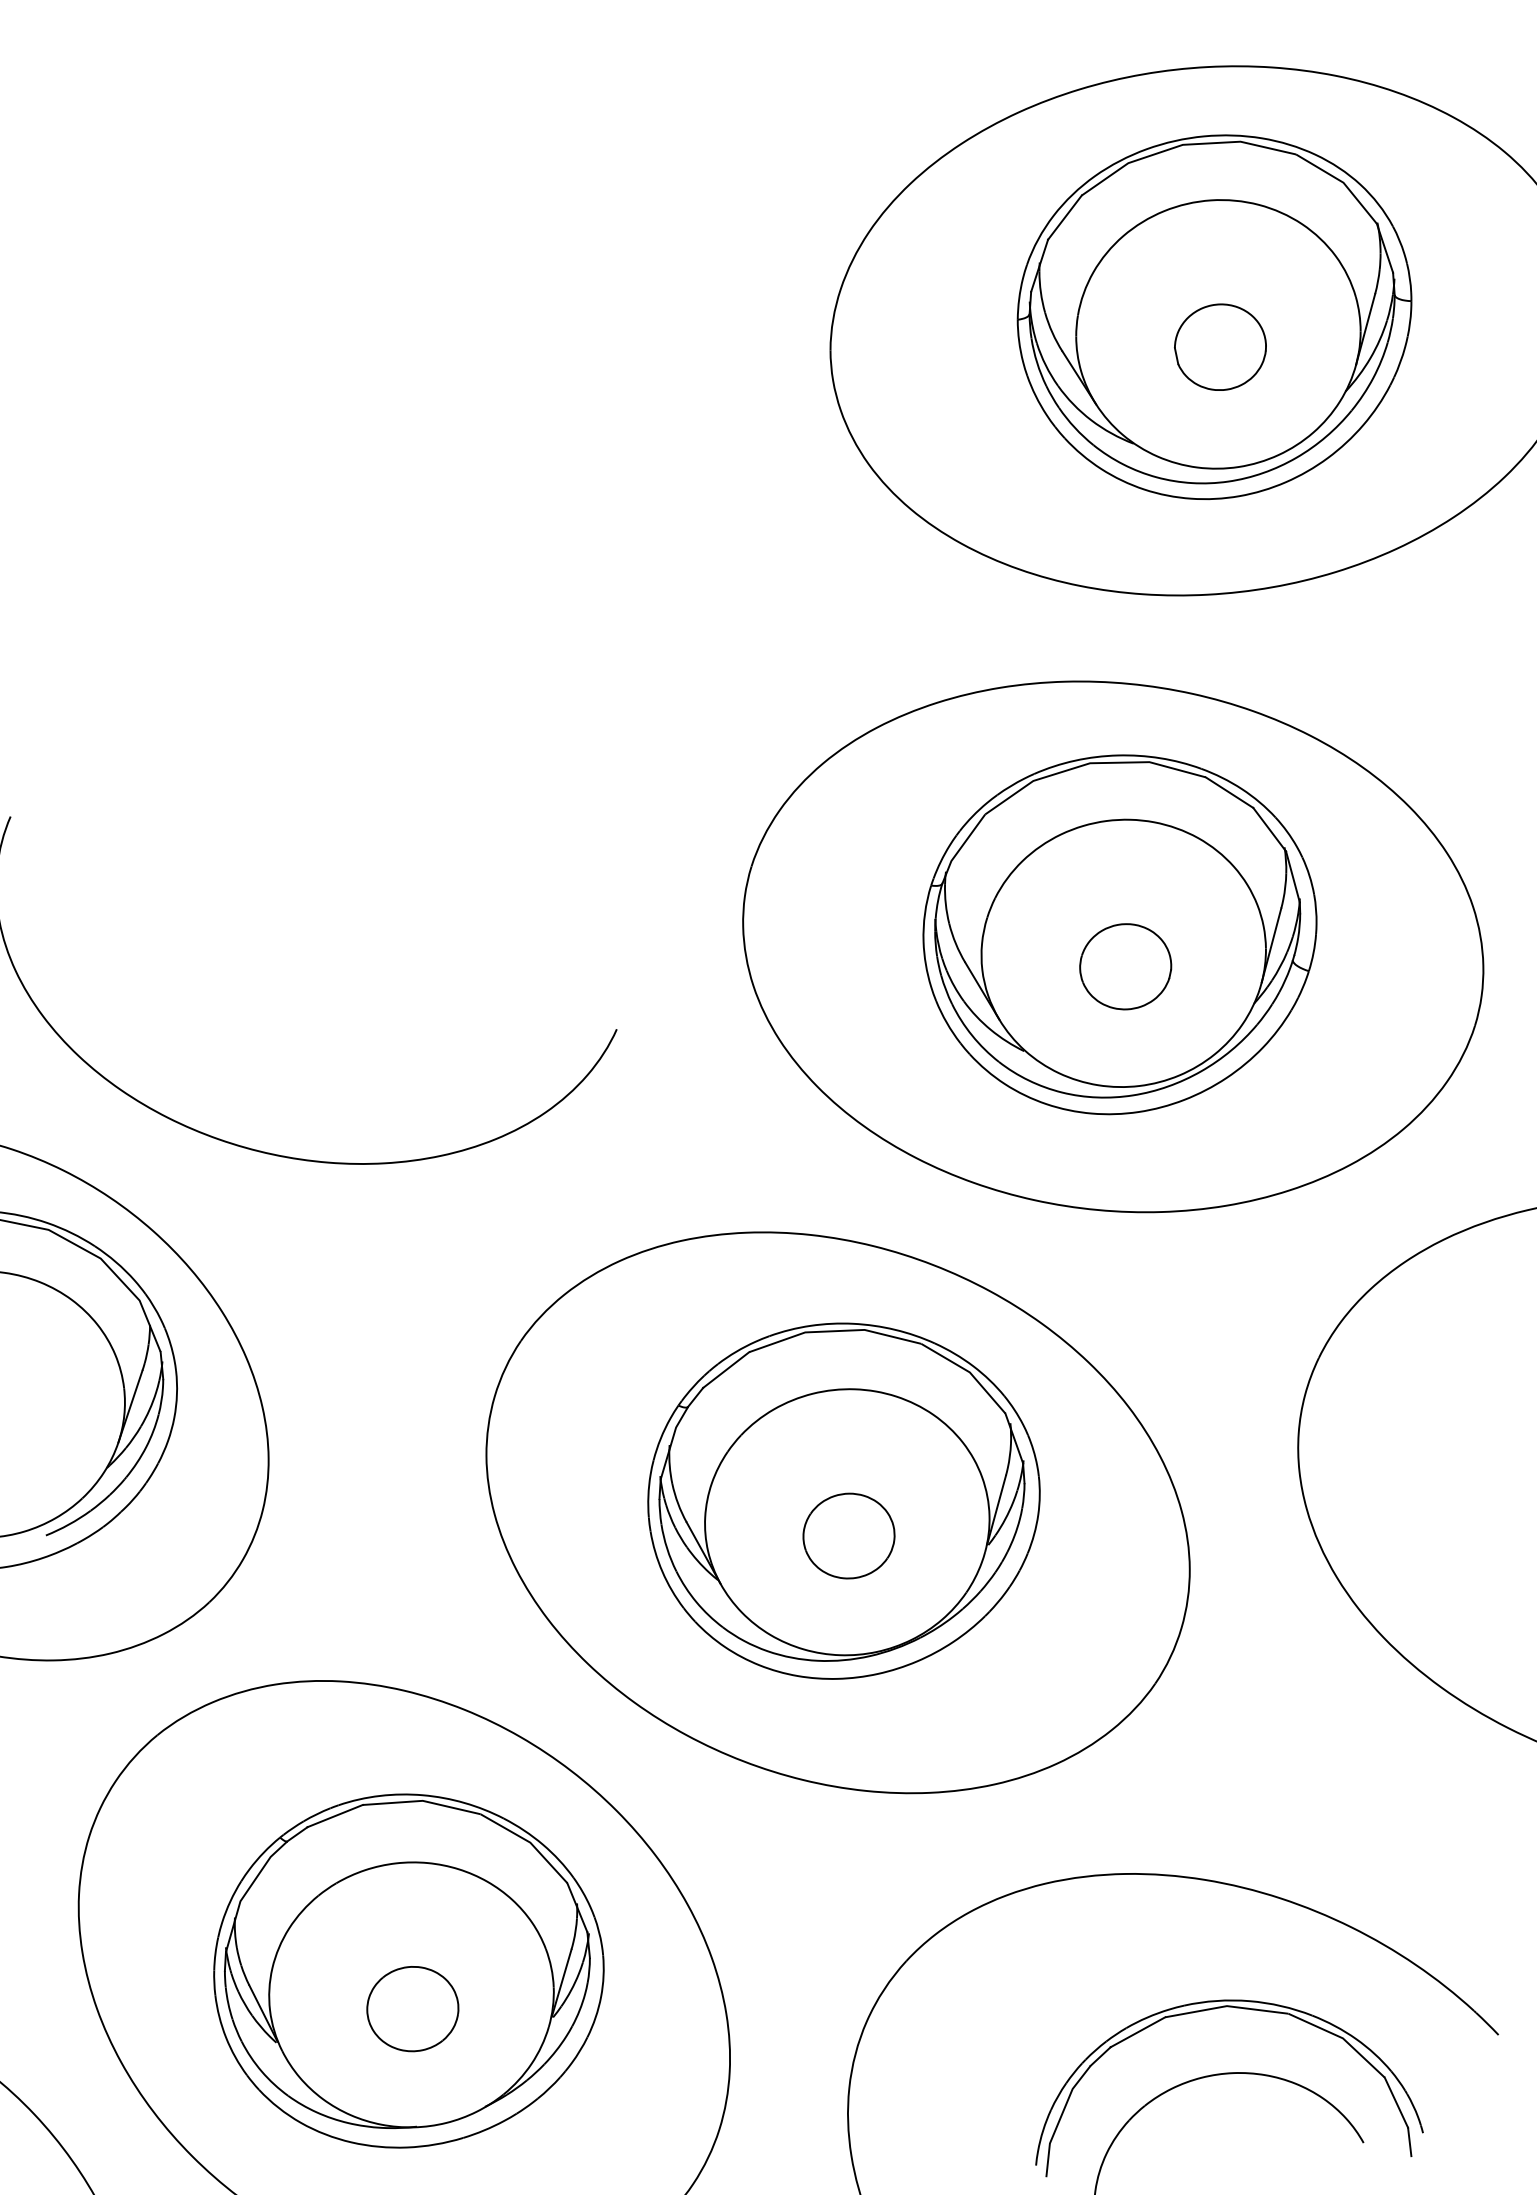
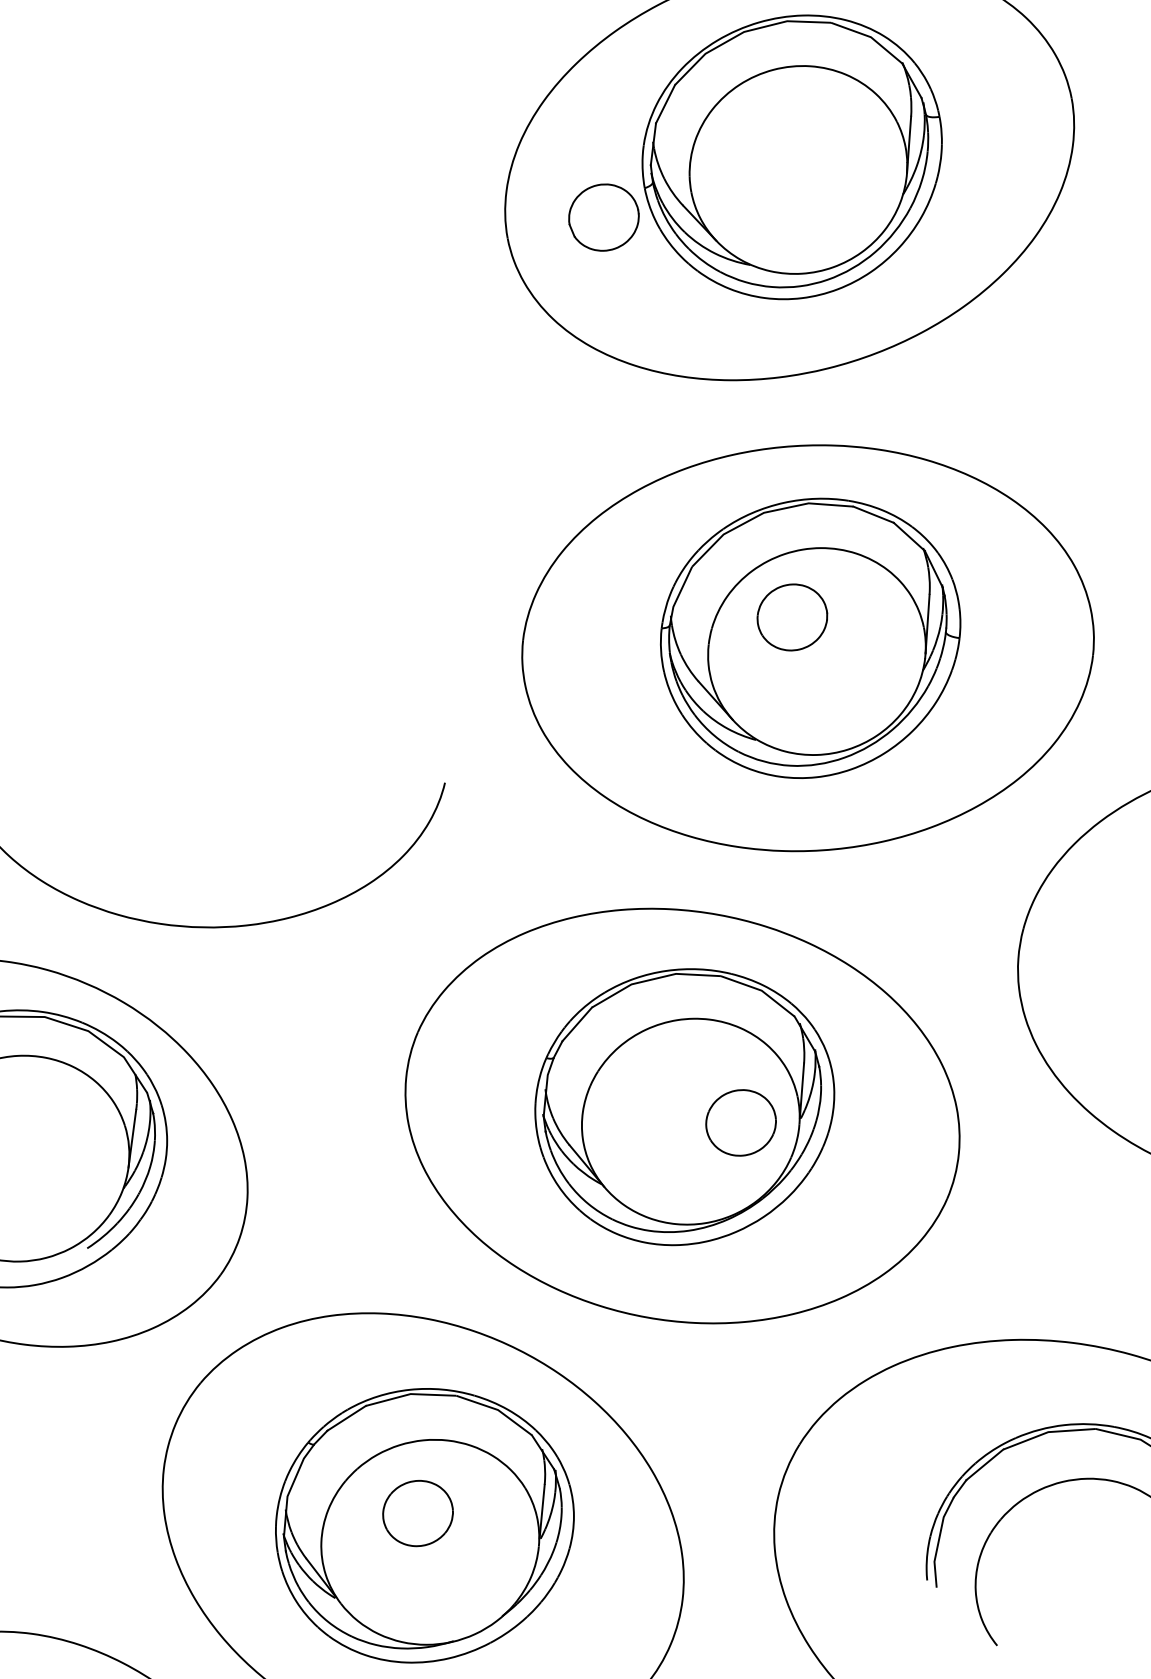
part: (1220, 346) -> (603, 217), moved
part: (1125, 966) -> (792, 617), moved
part: (848, 1535) -> (740, 1122), moved
part: (412, 2009) -> (417, 1513), moved

